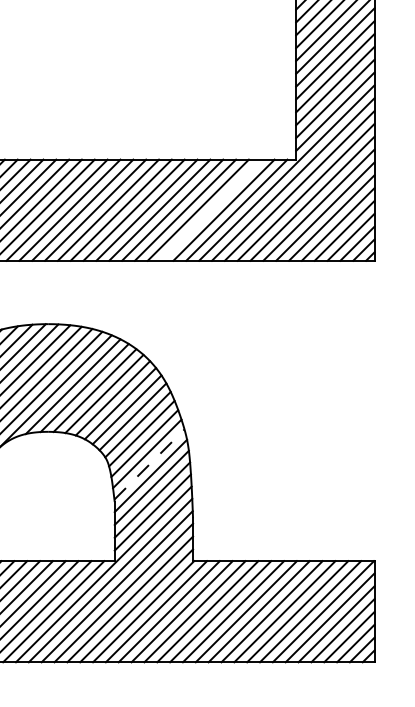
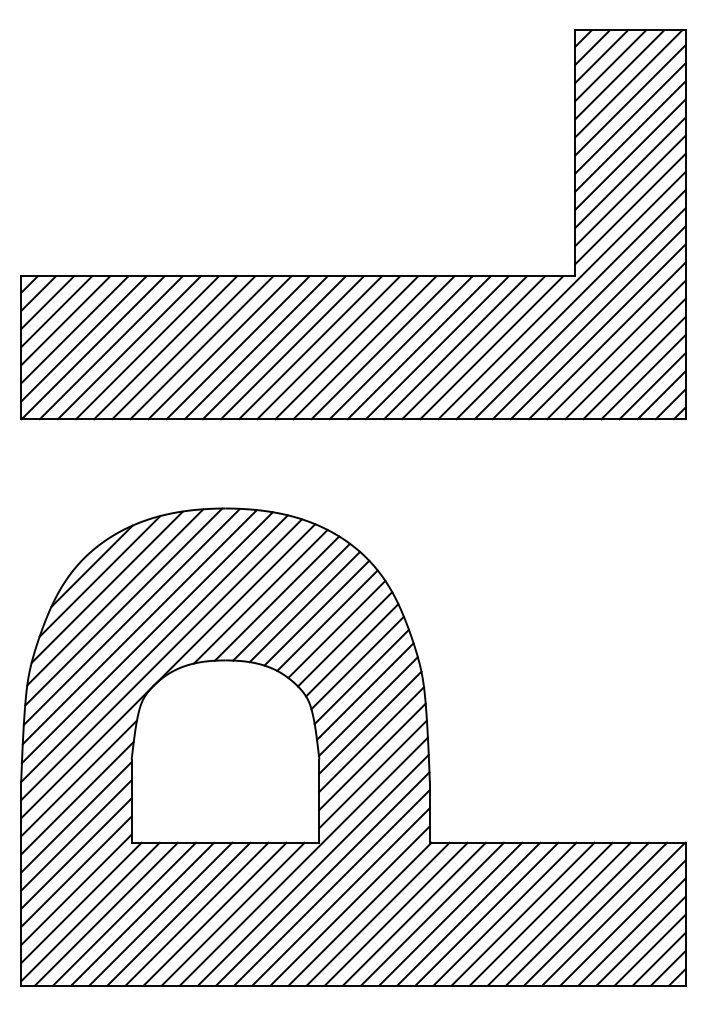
line: (211, 210) -> (455, 347), added
line: (149, 464) -> (368, 706), dashed -> solid

